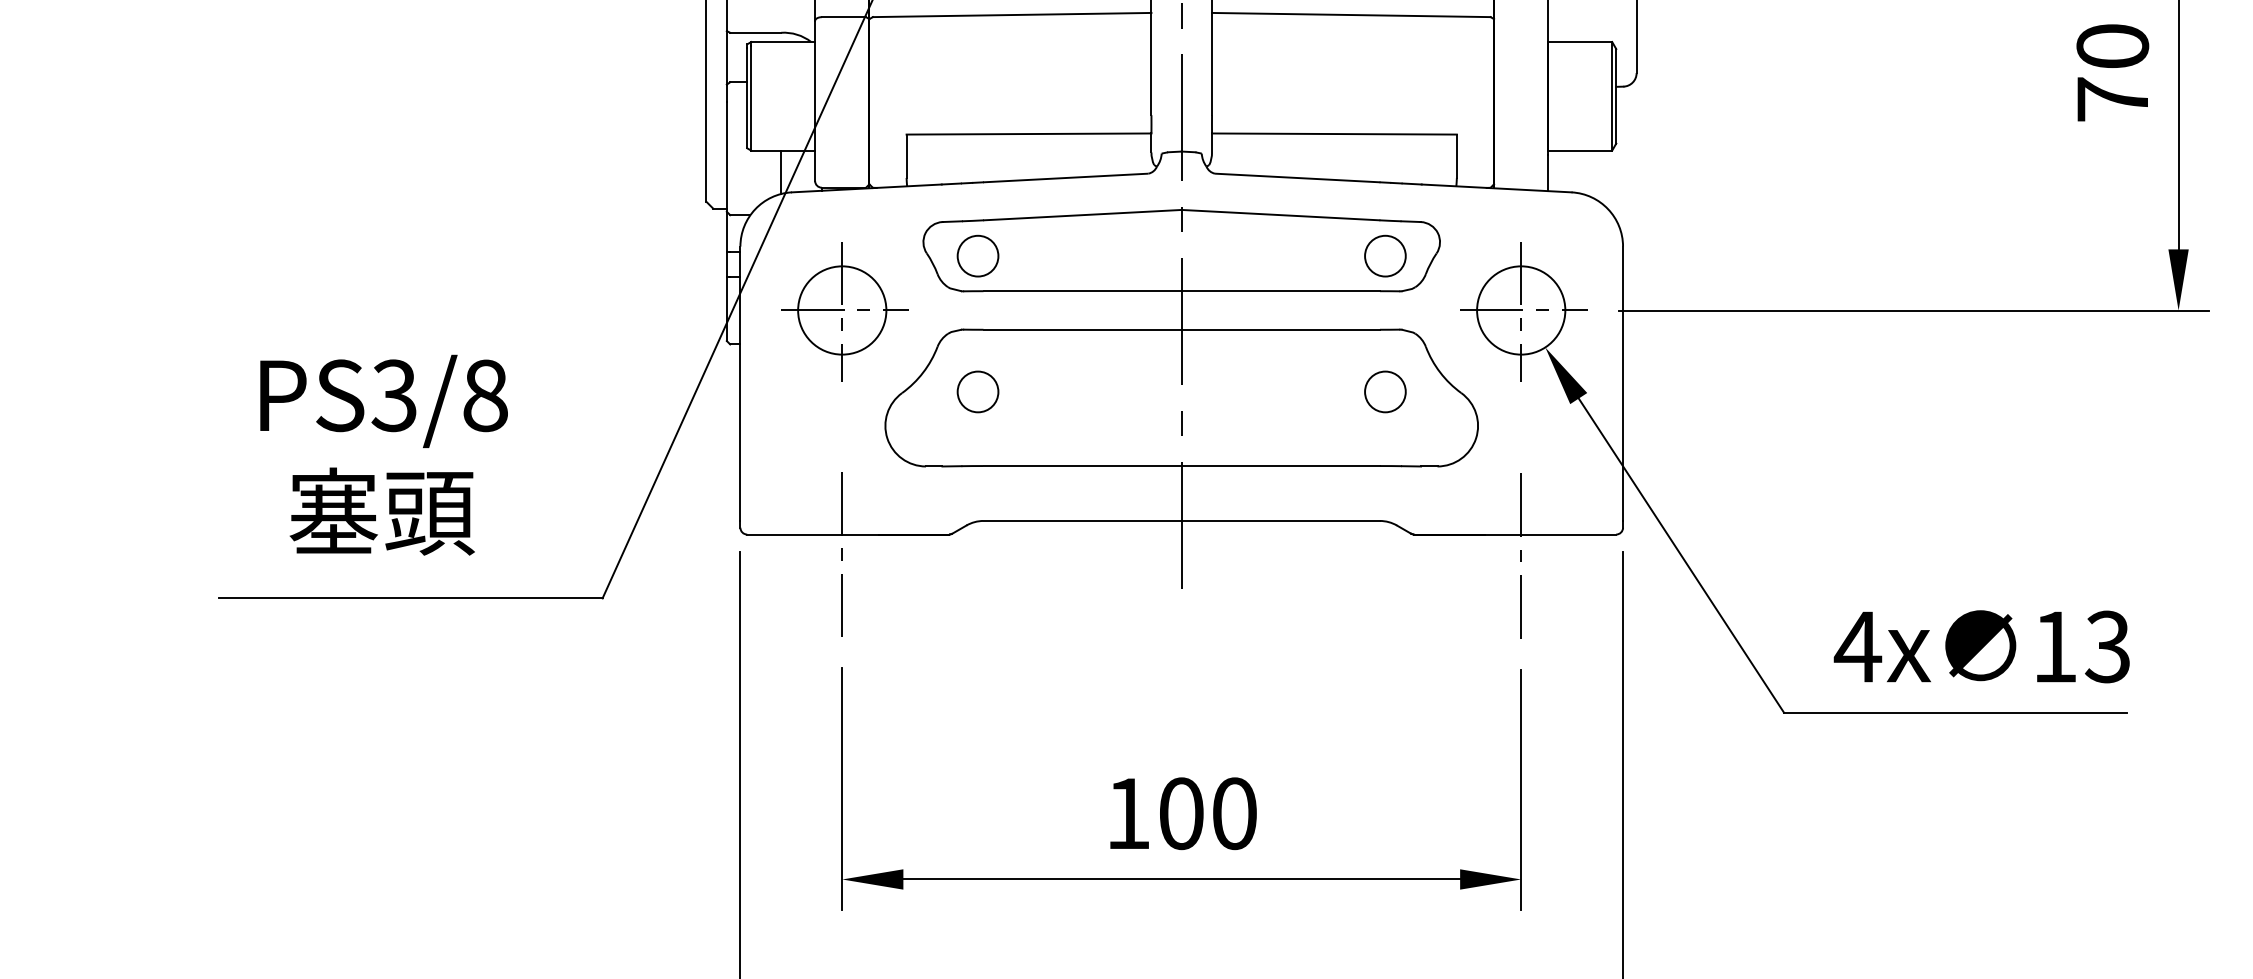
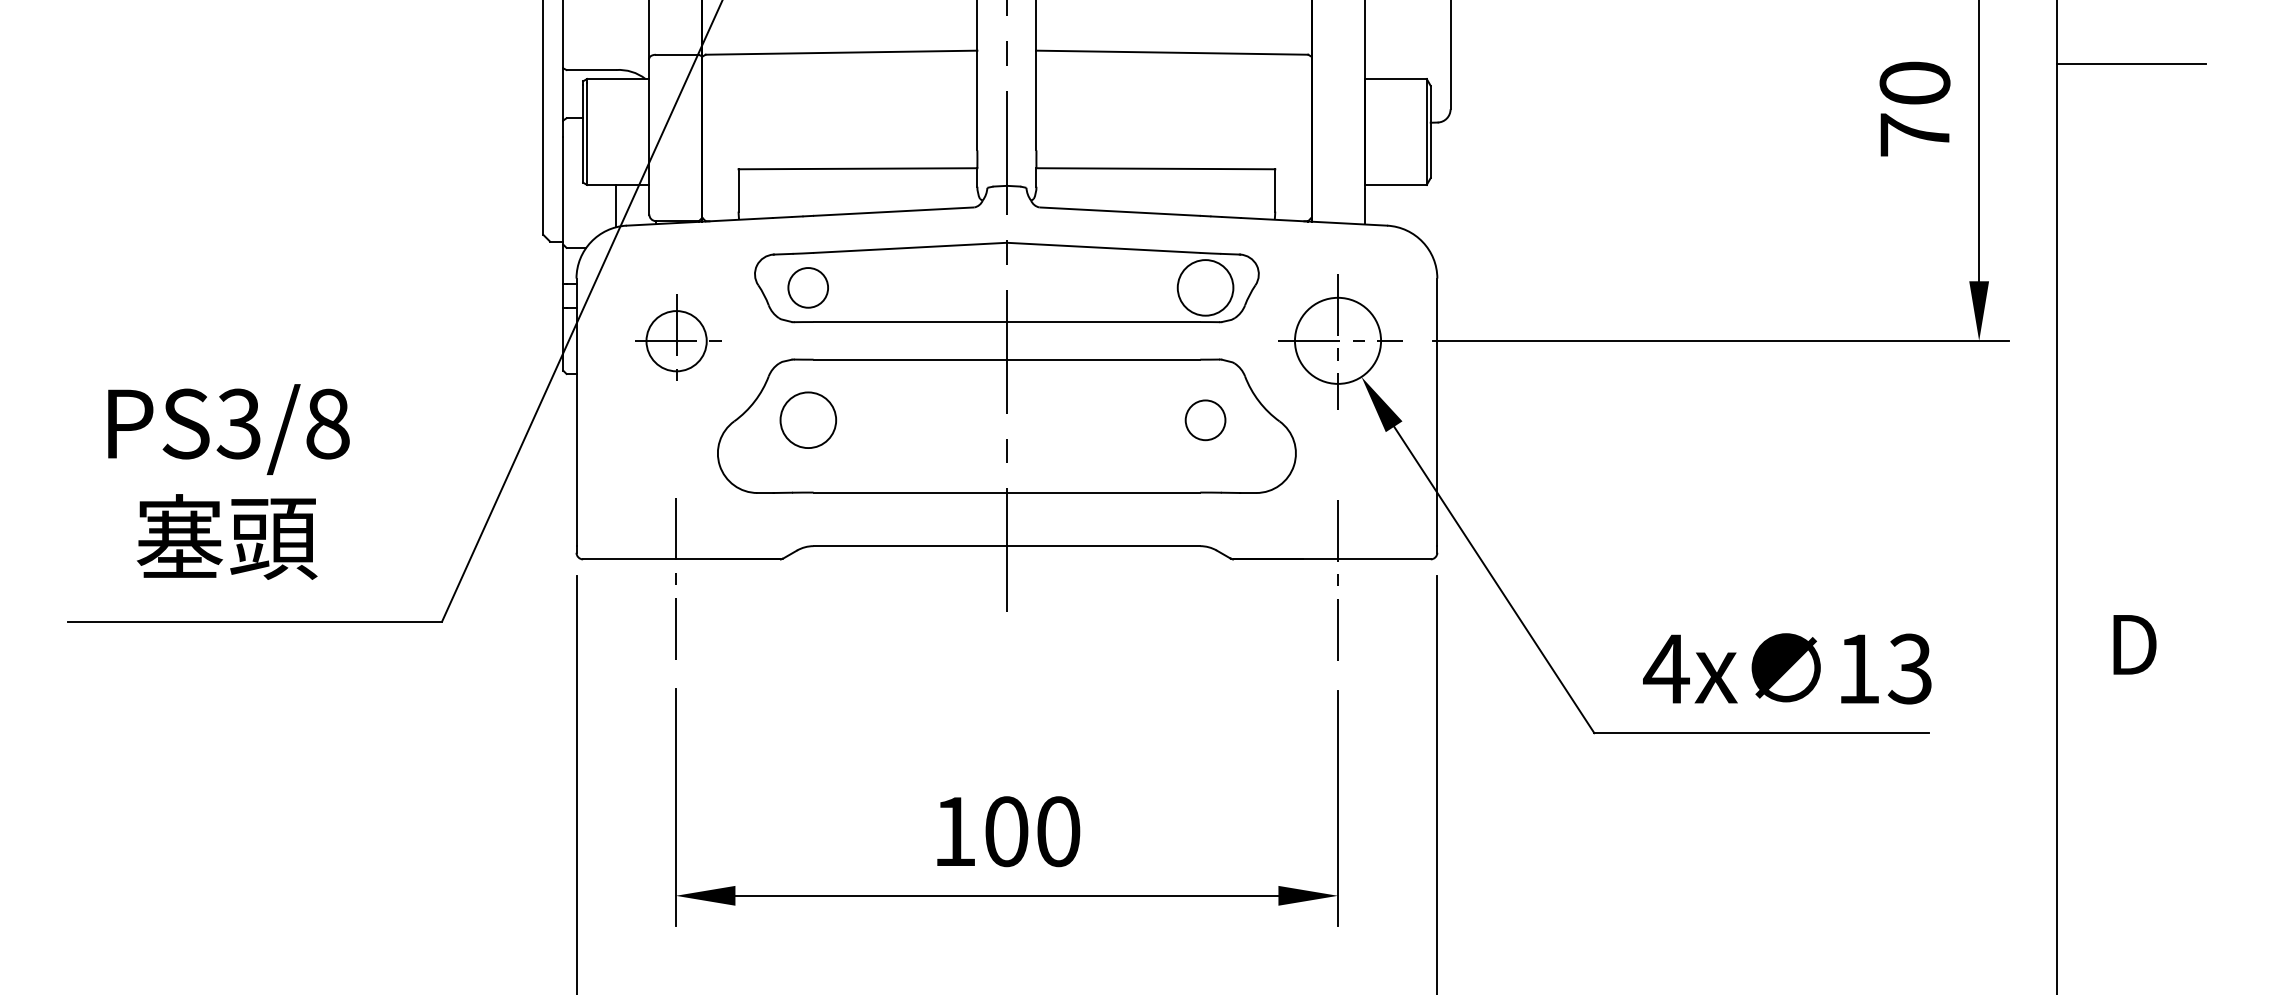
circle: (1385, 255) -> (1205, 287), size x1.4
part: (845, 311) -> (678, 341), size x0.7
circle: (977, 392) -> (807, 420), size x1.4

